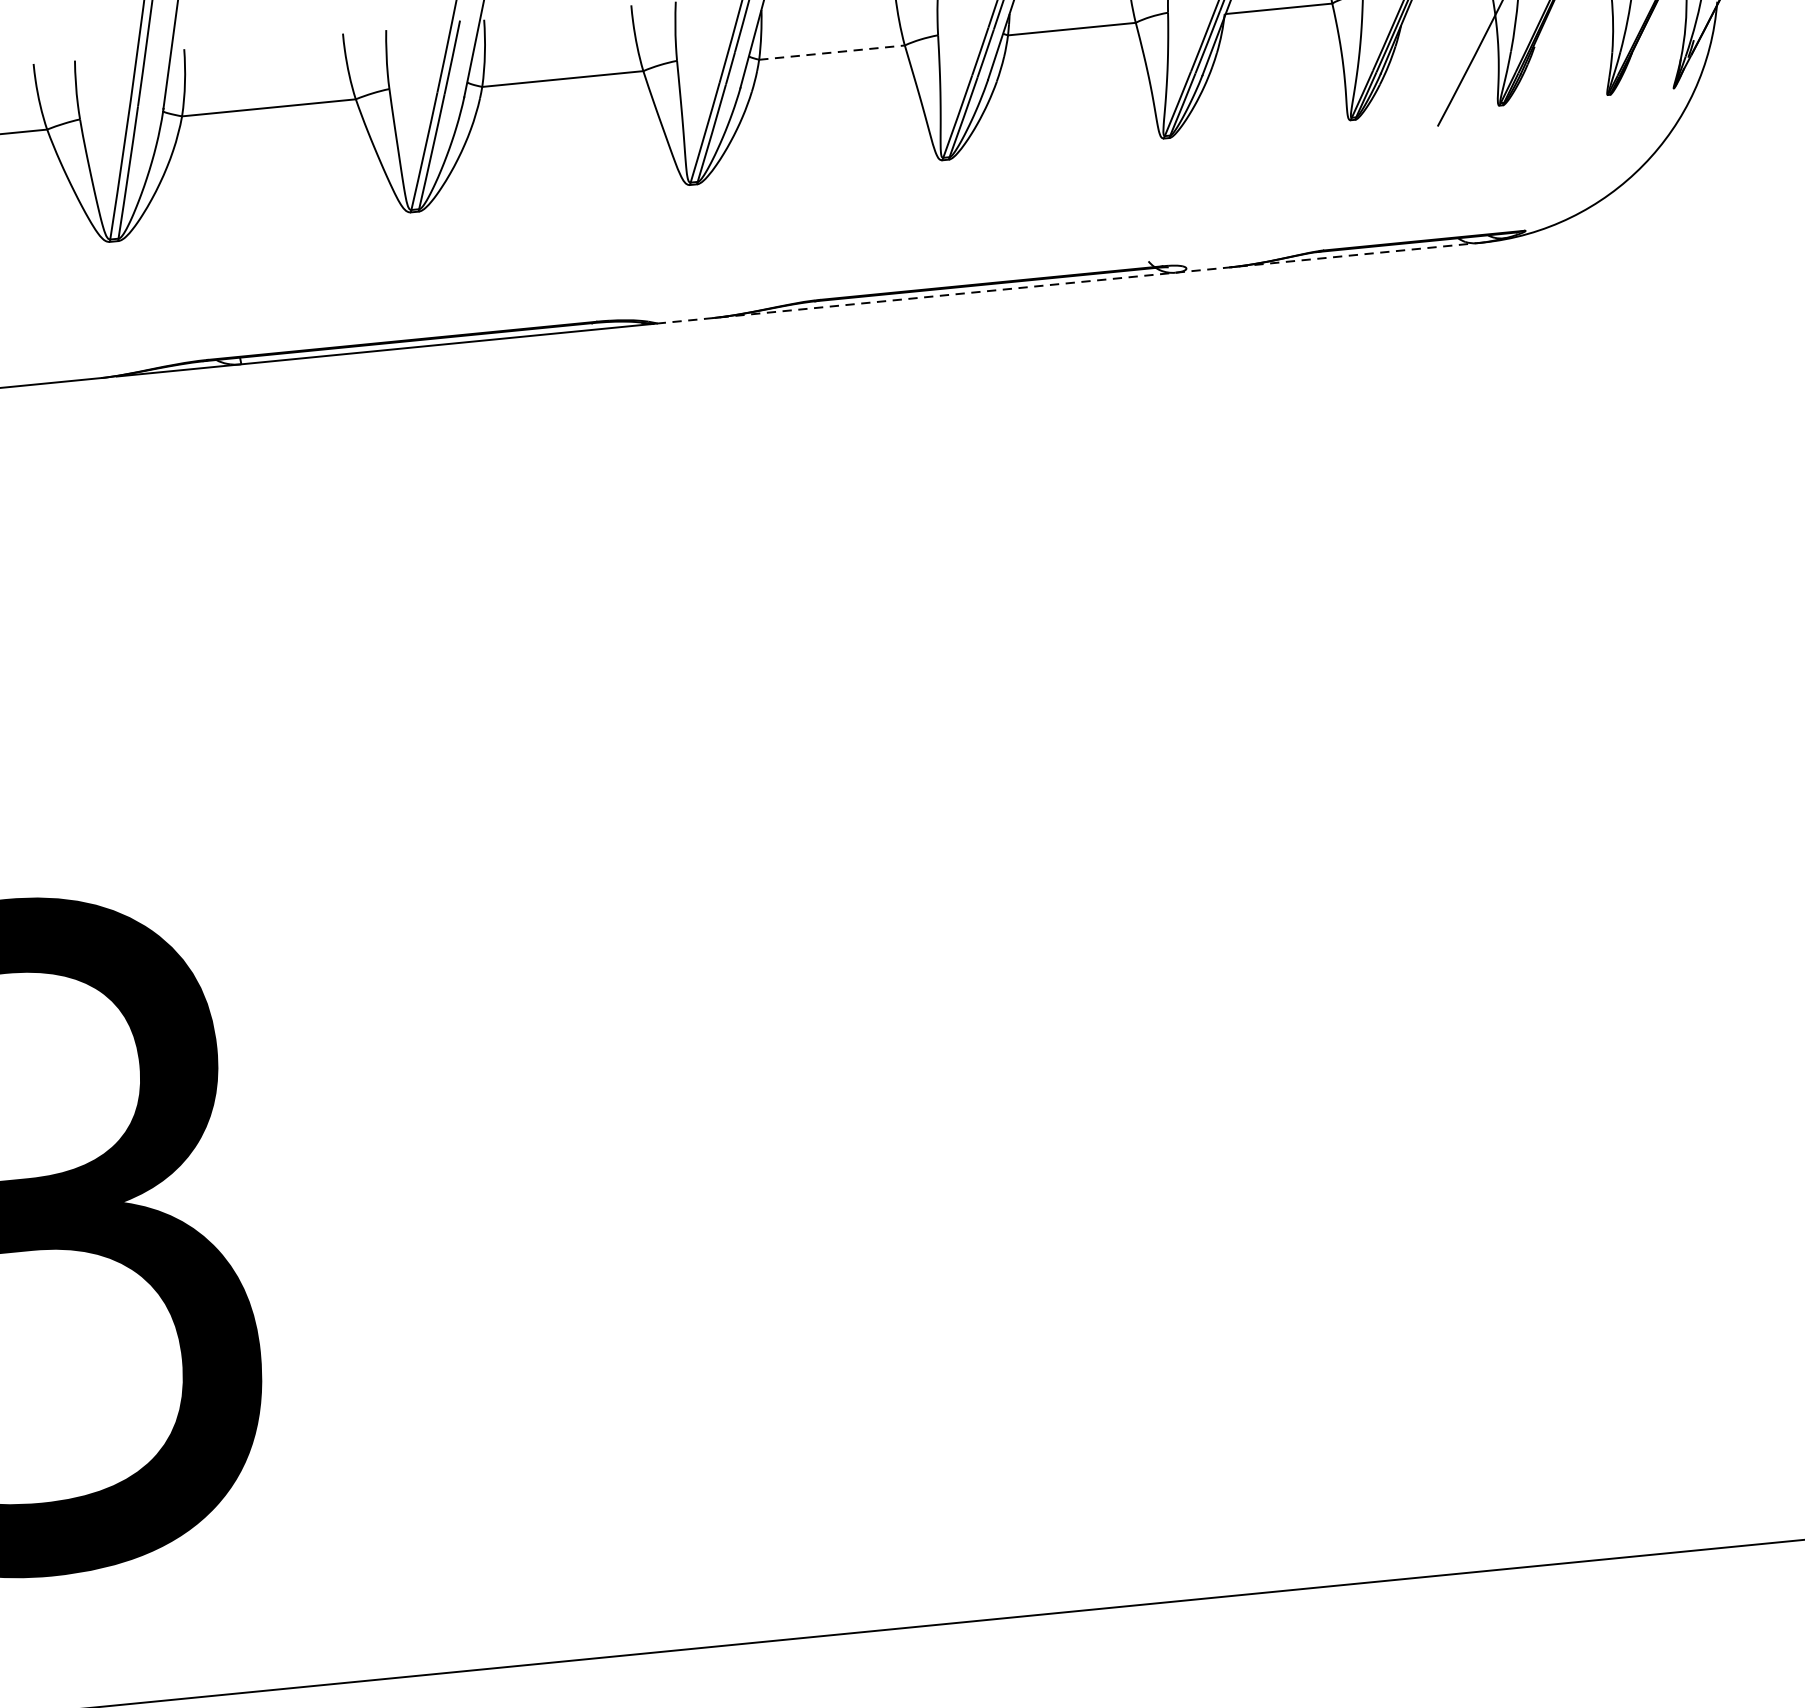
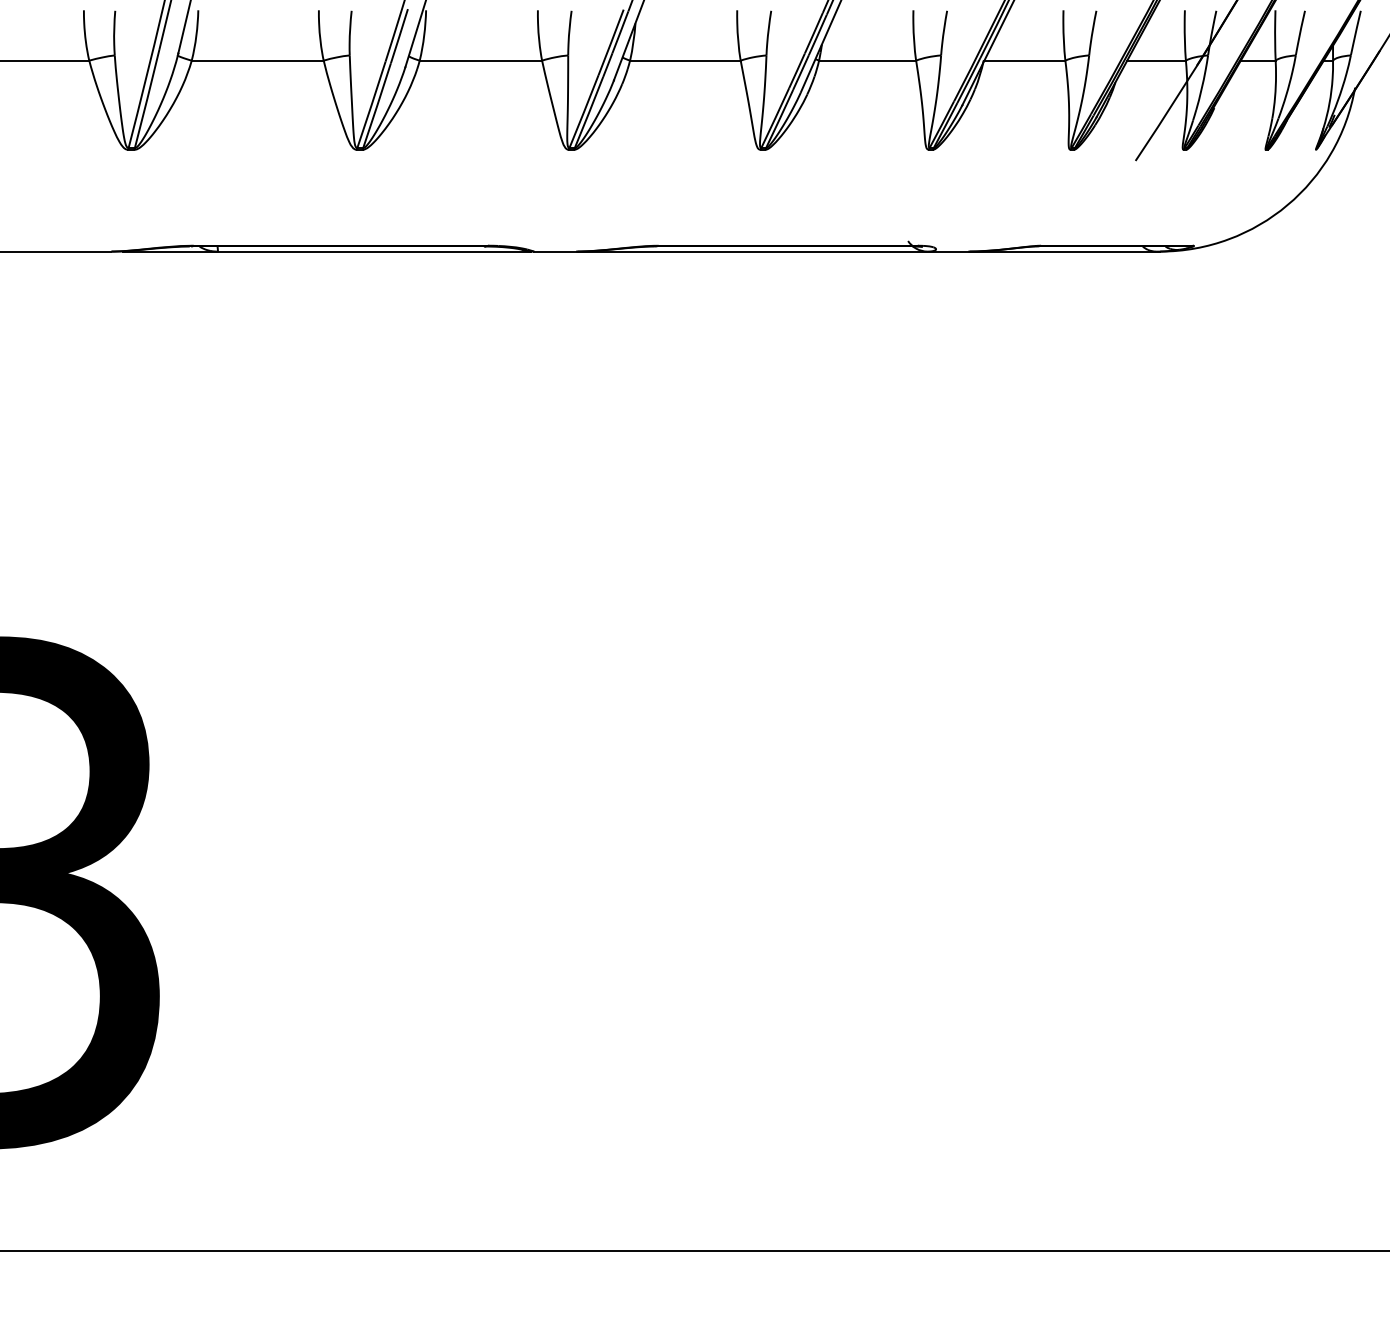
line: (832, 52) -> (685, 60), dashed -> solid
line: (1070, 282) -> (847, 251), dashed -> solid

